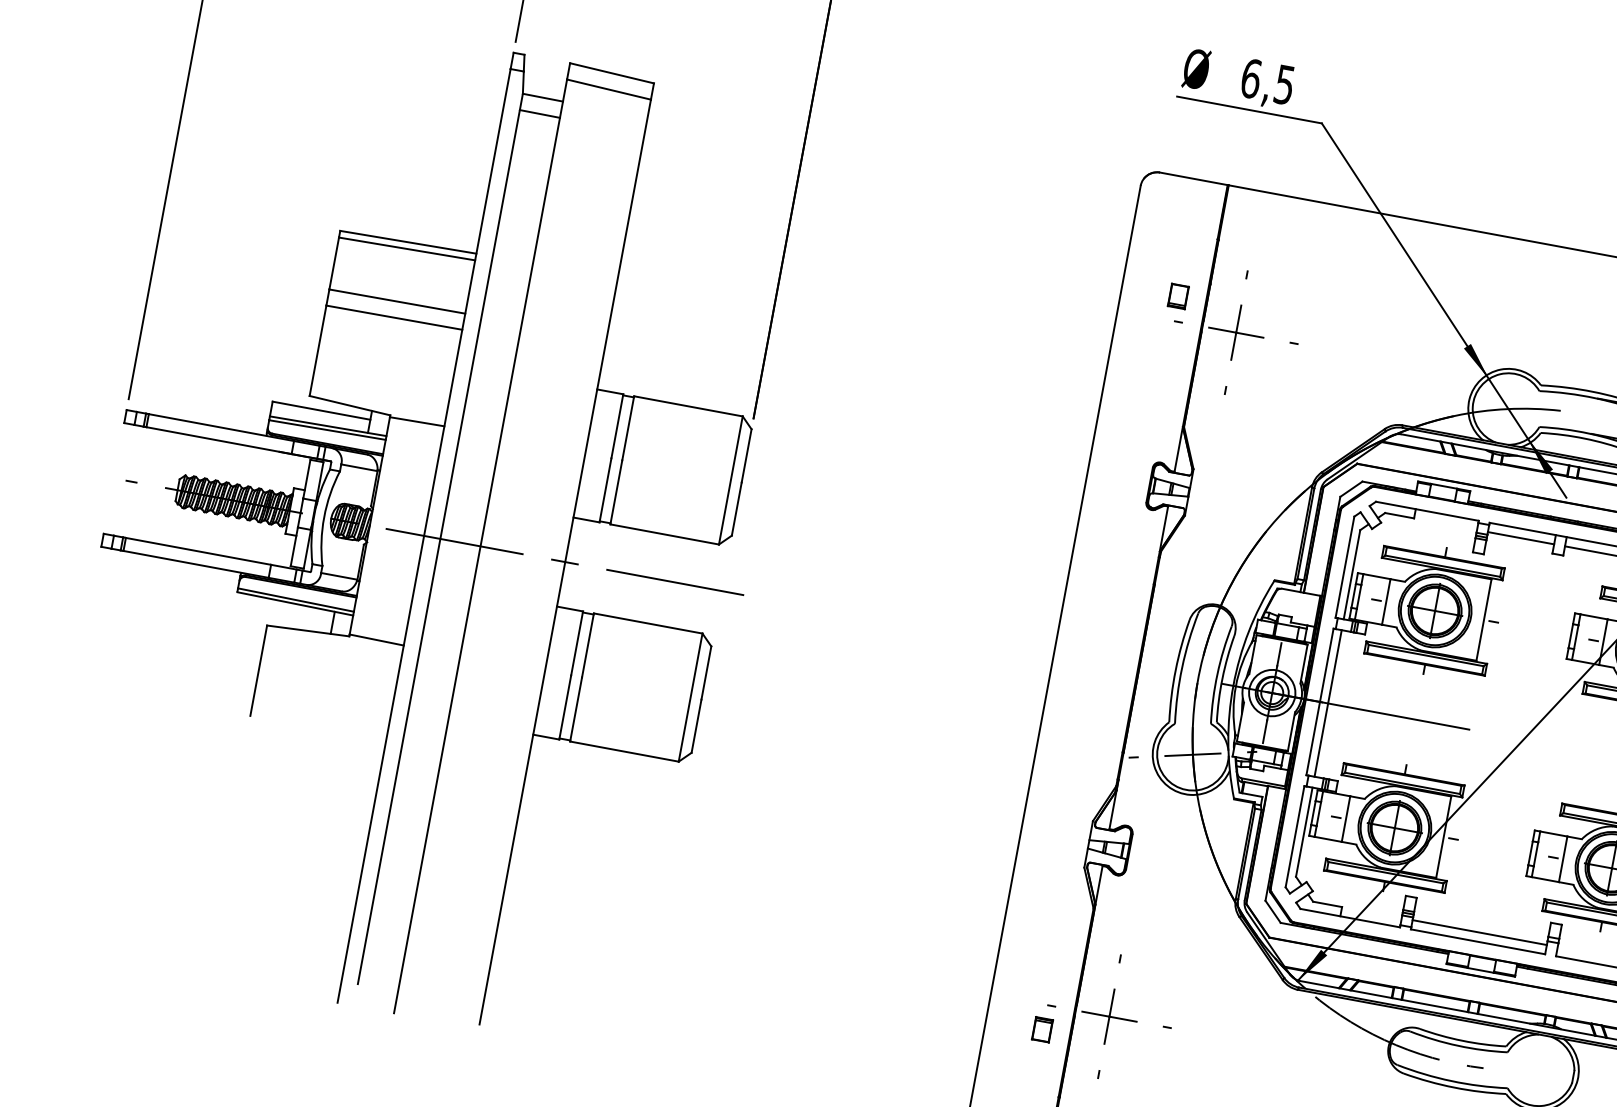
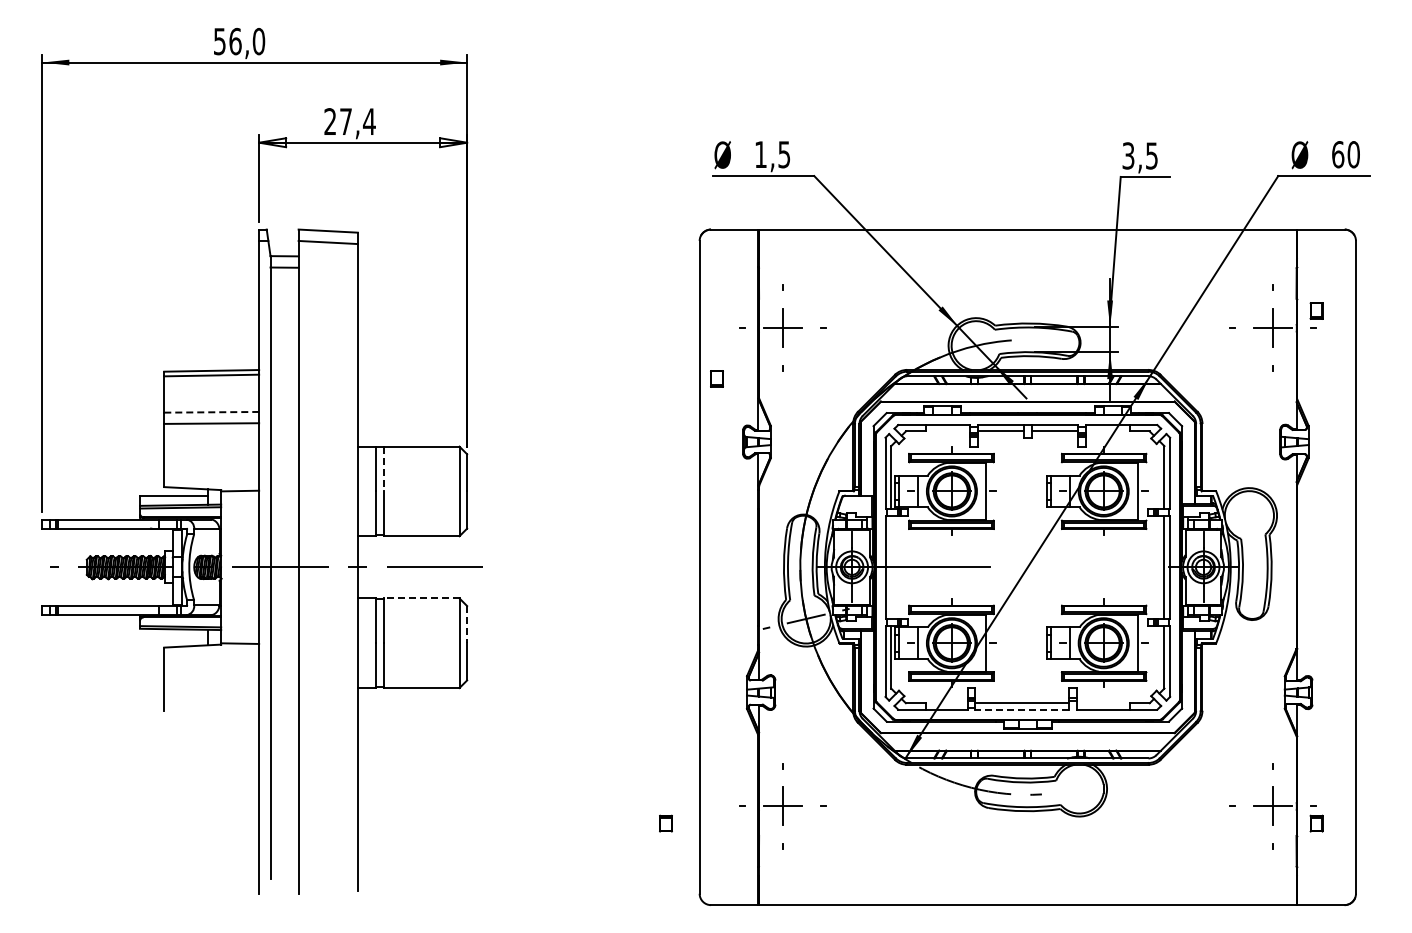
text: (1250, 78) -> (760, 154), 6,5 -> 1,5
part: (1177, 295) -> (716, 378), moved
line: (398, 302) -> (212, 412), solid -> dashed
line: (627, 428) -> (383, 469), solid -> dashed
line: (648, 623) -> (421, 598), solid -> dashed
line: (706, 672) -> (467, 624), solid -> dashed
line: (1328, 703) -> (891, 567), removed
line: (1478, 941) -> (1022, 709), solid -> dashed
part: (1041, 1029) -> (665, 823), moved

